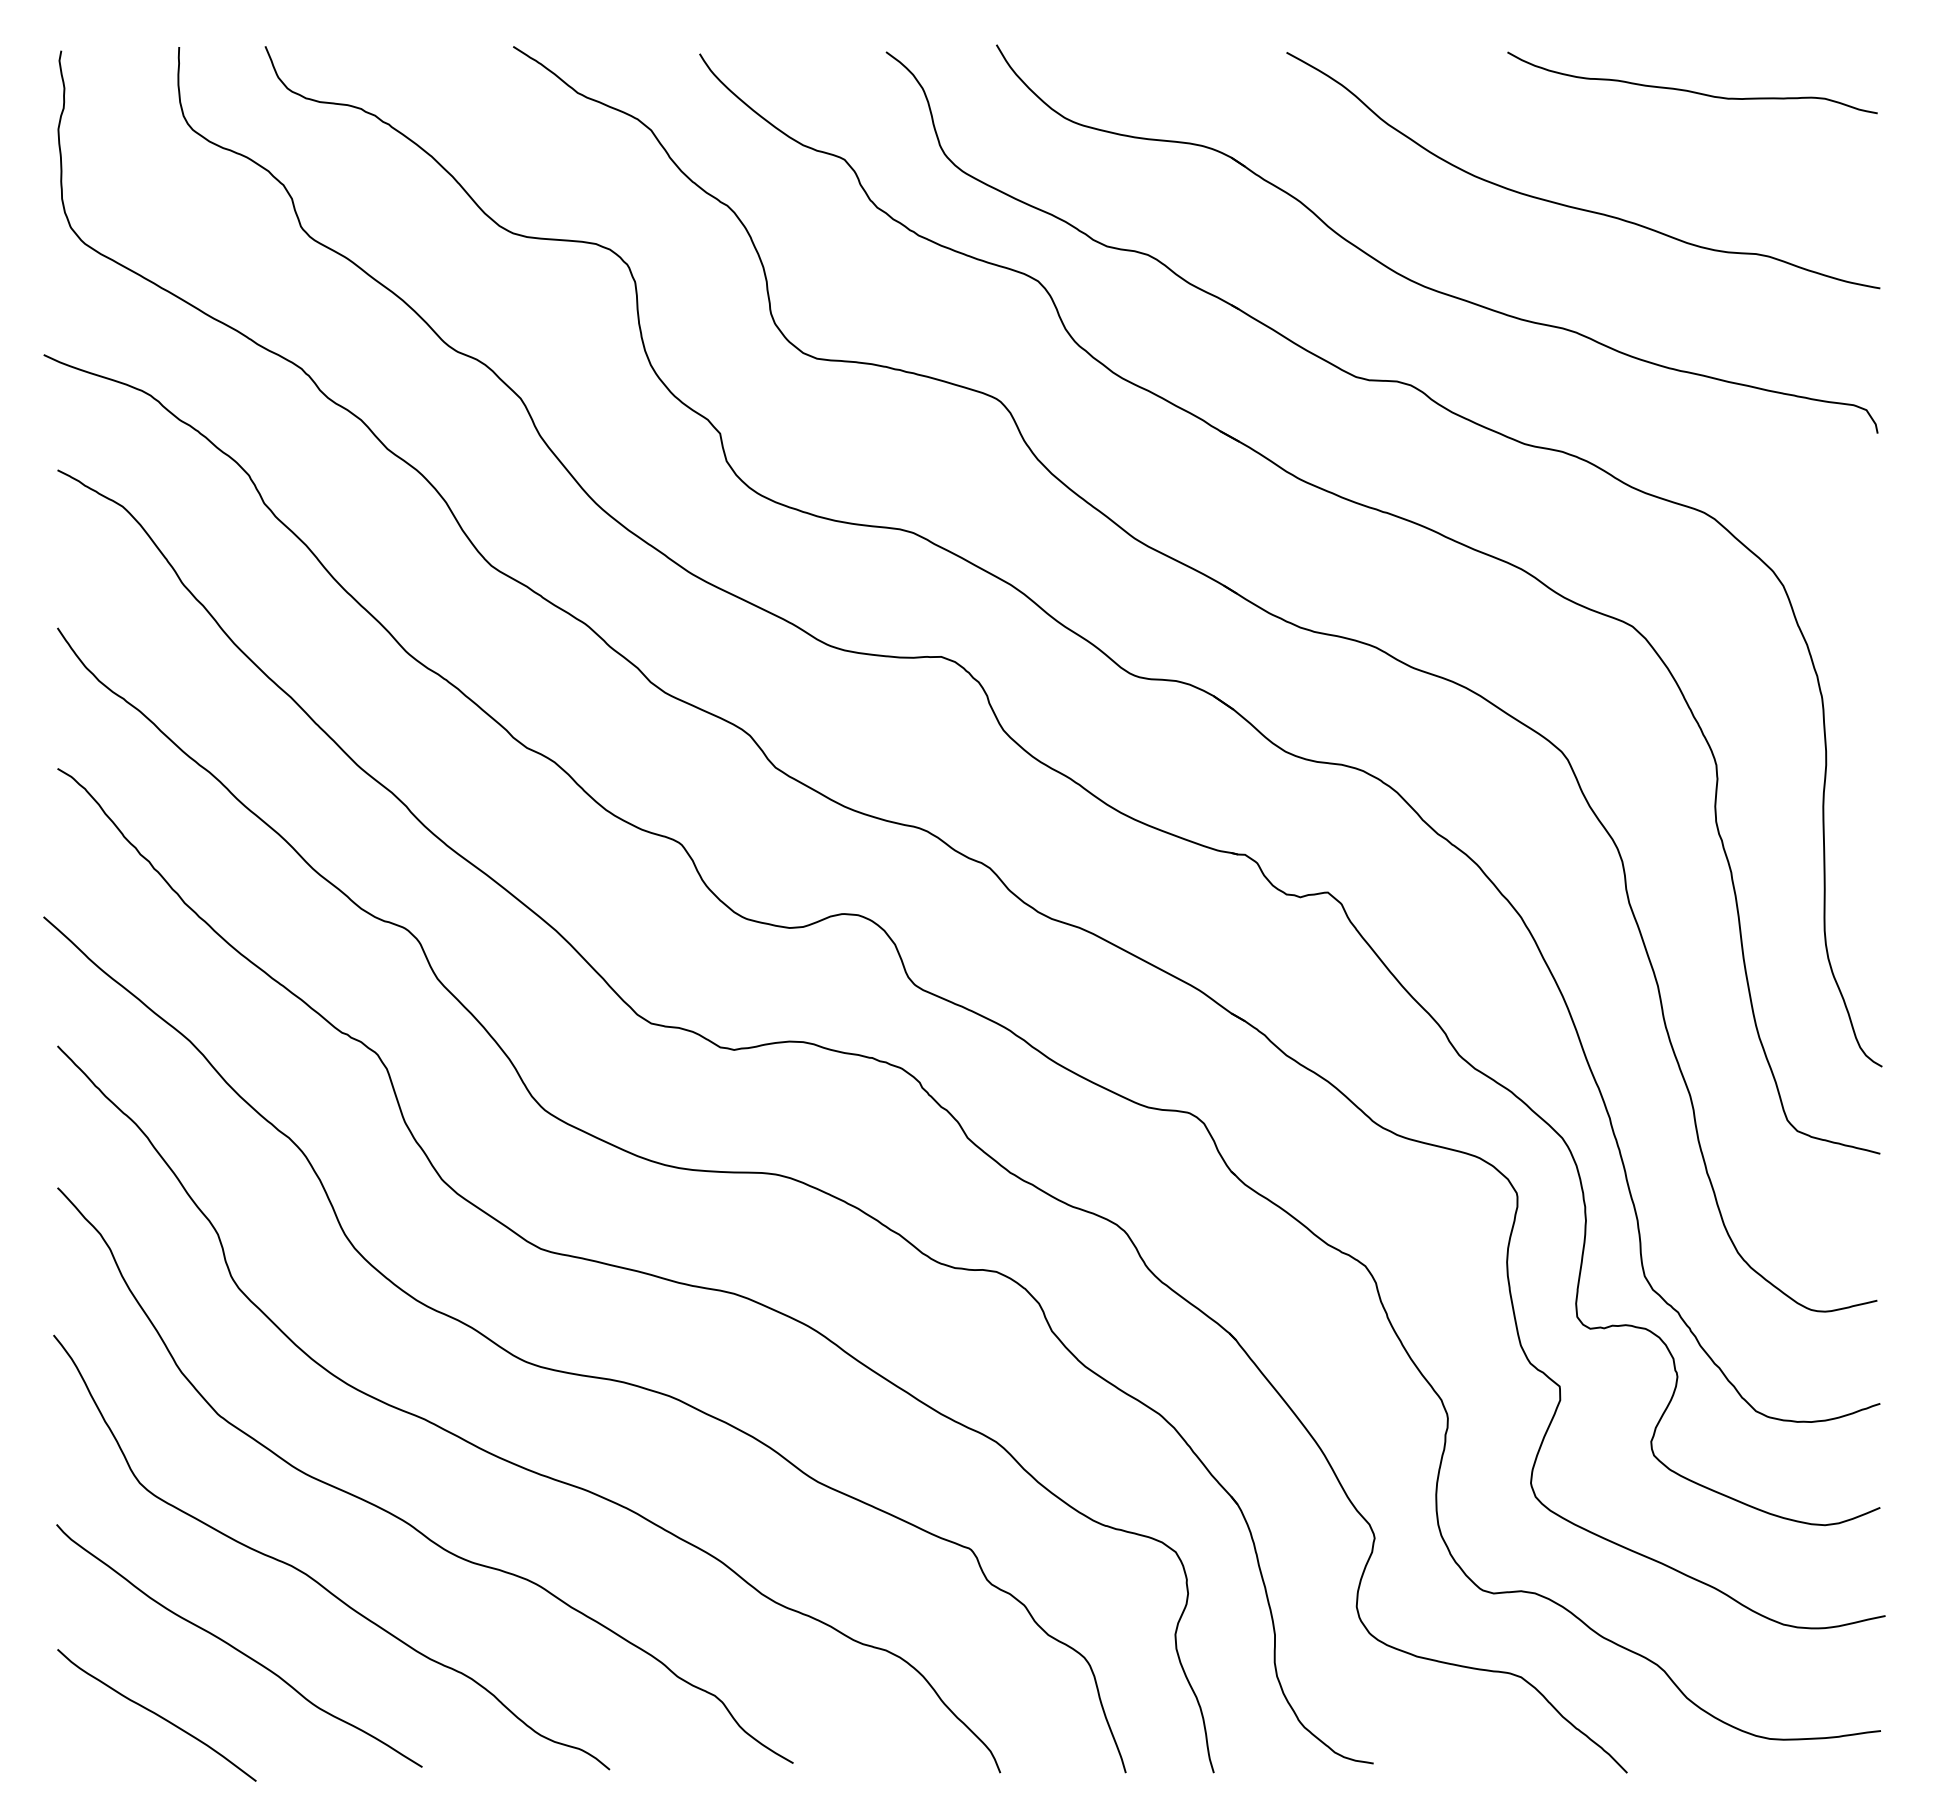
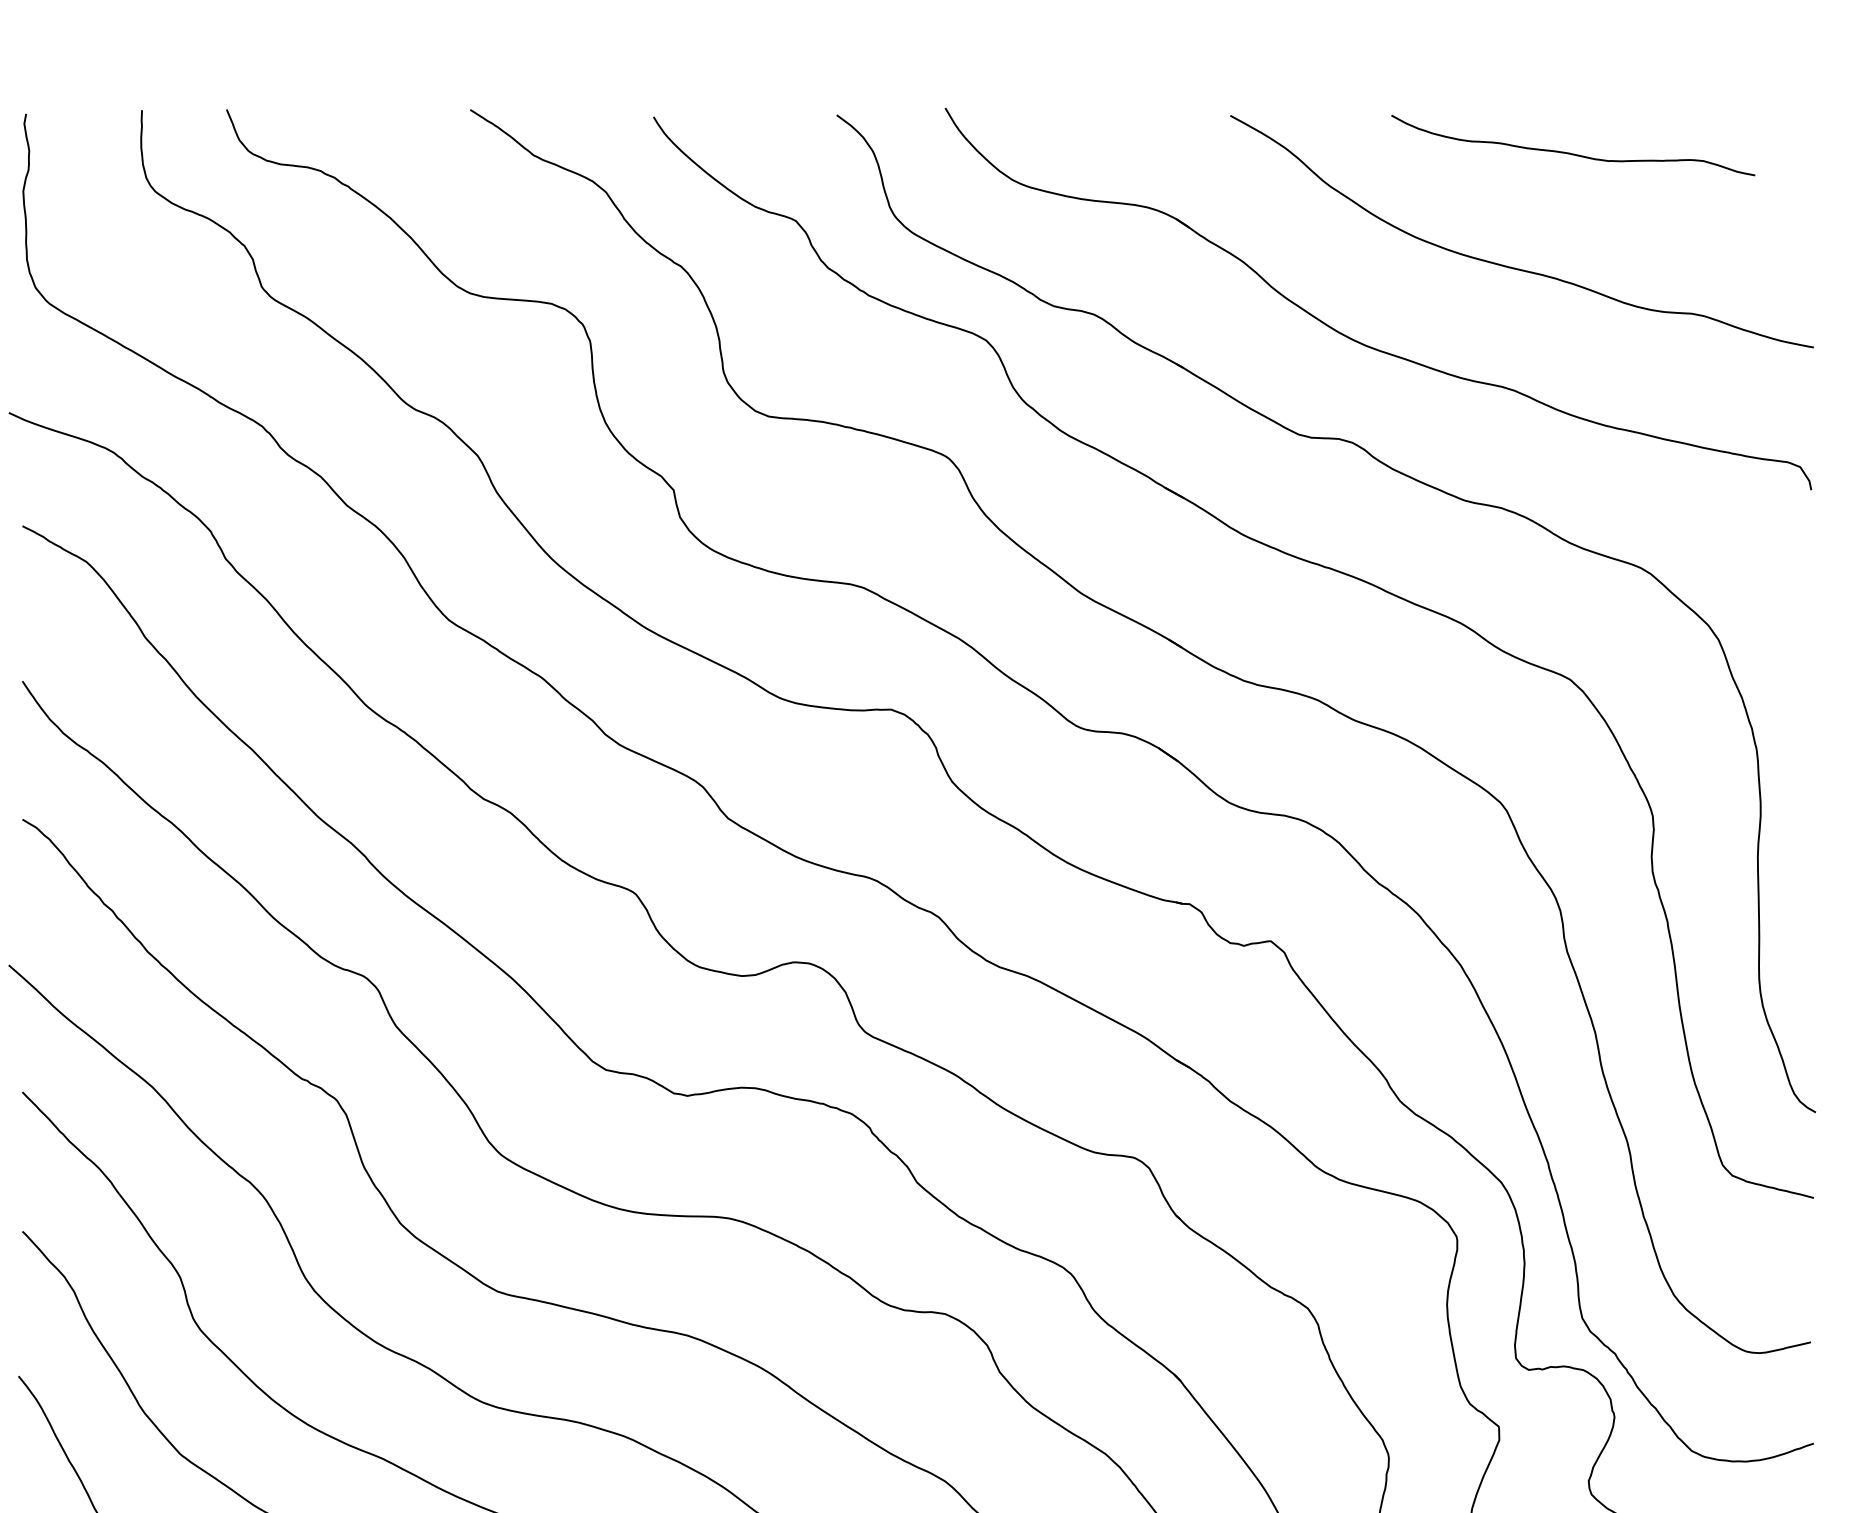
curve: (1691, 90) -> (1572, 152), moved

